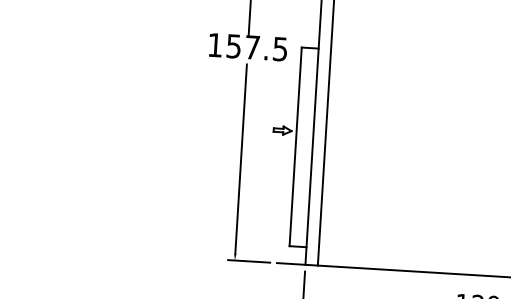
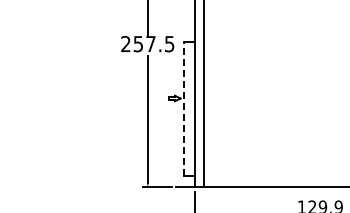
text: (214, 44) -> (125, 43), 157.5 -> 257.5
line: (295, 146) -> (183, 108), solid -> dashed

